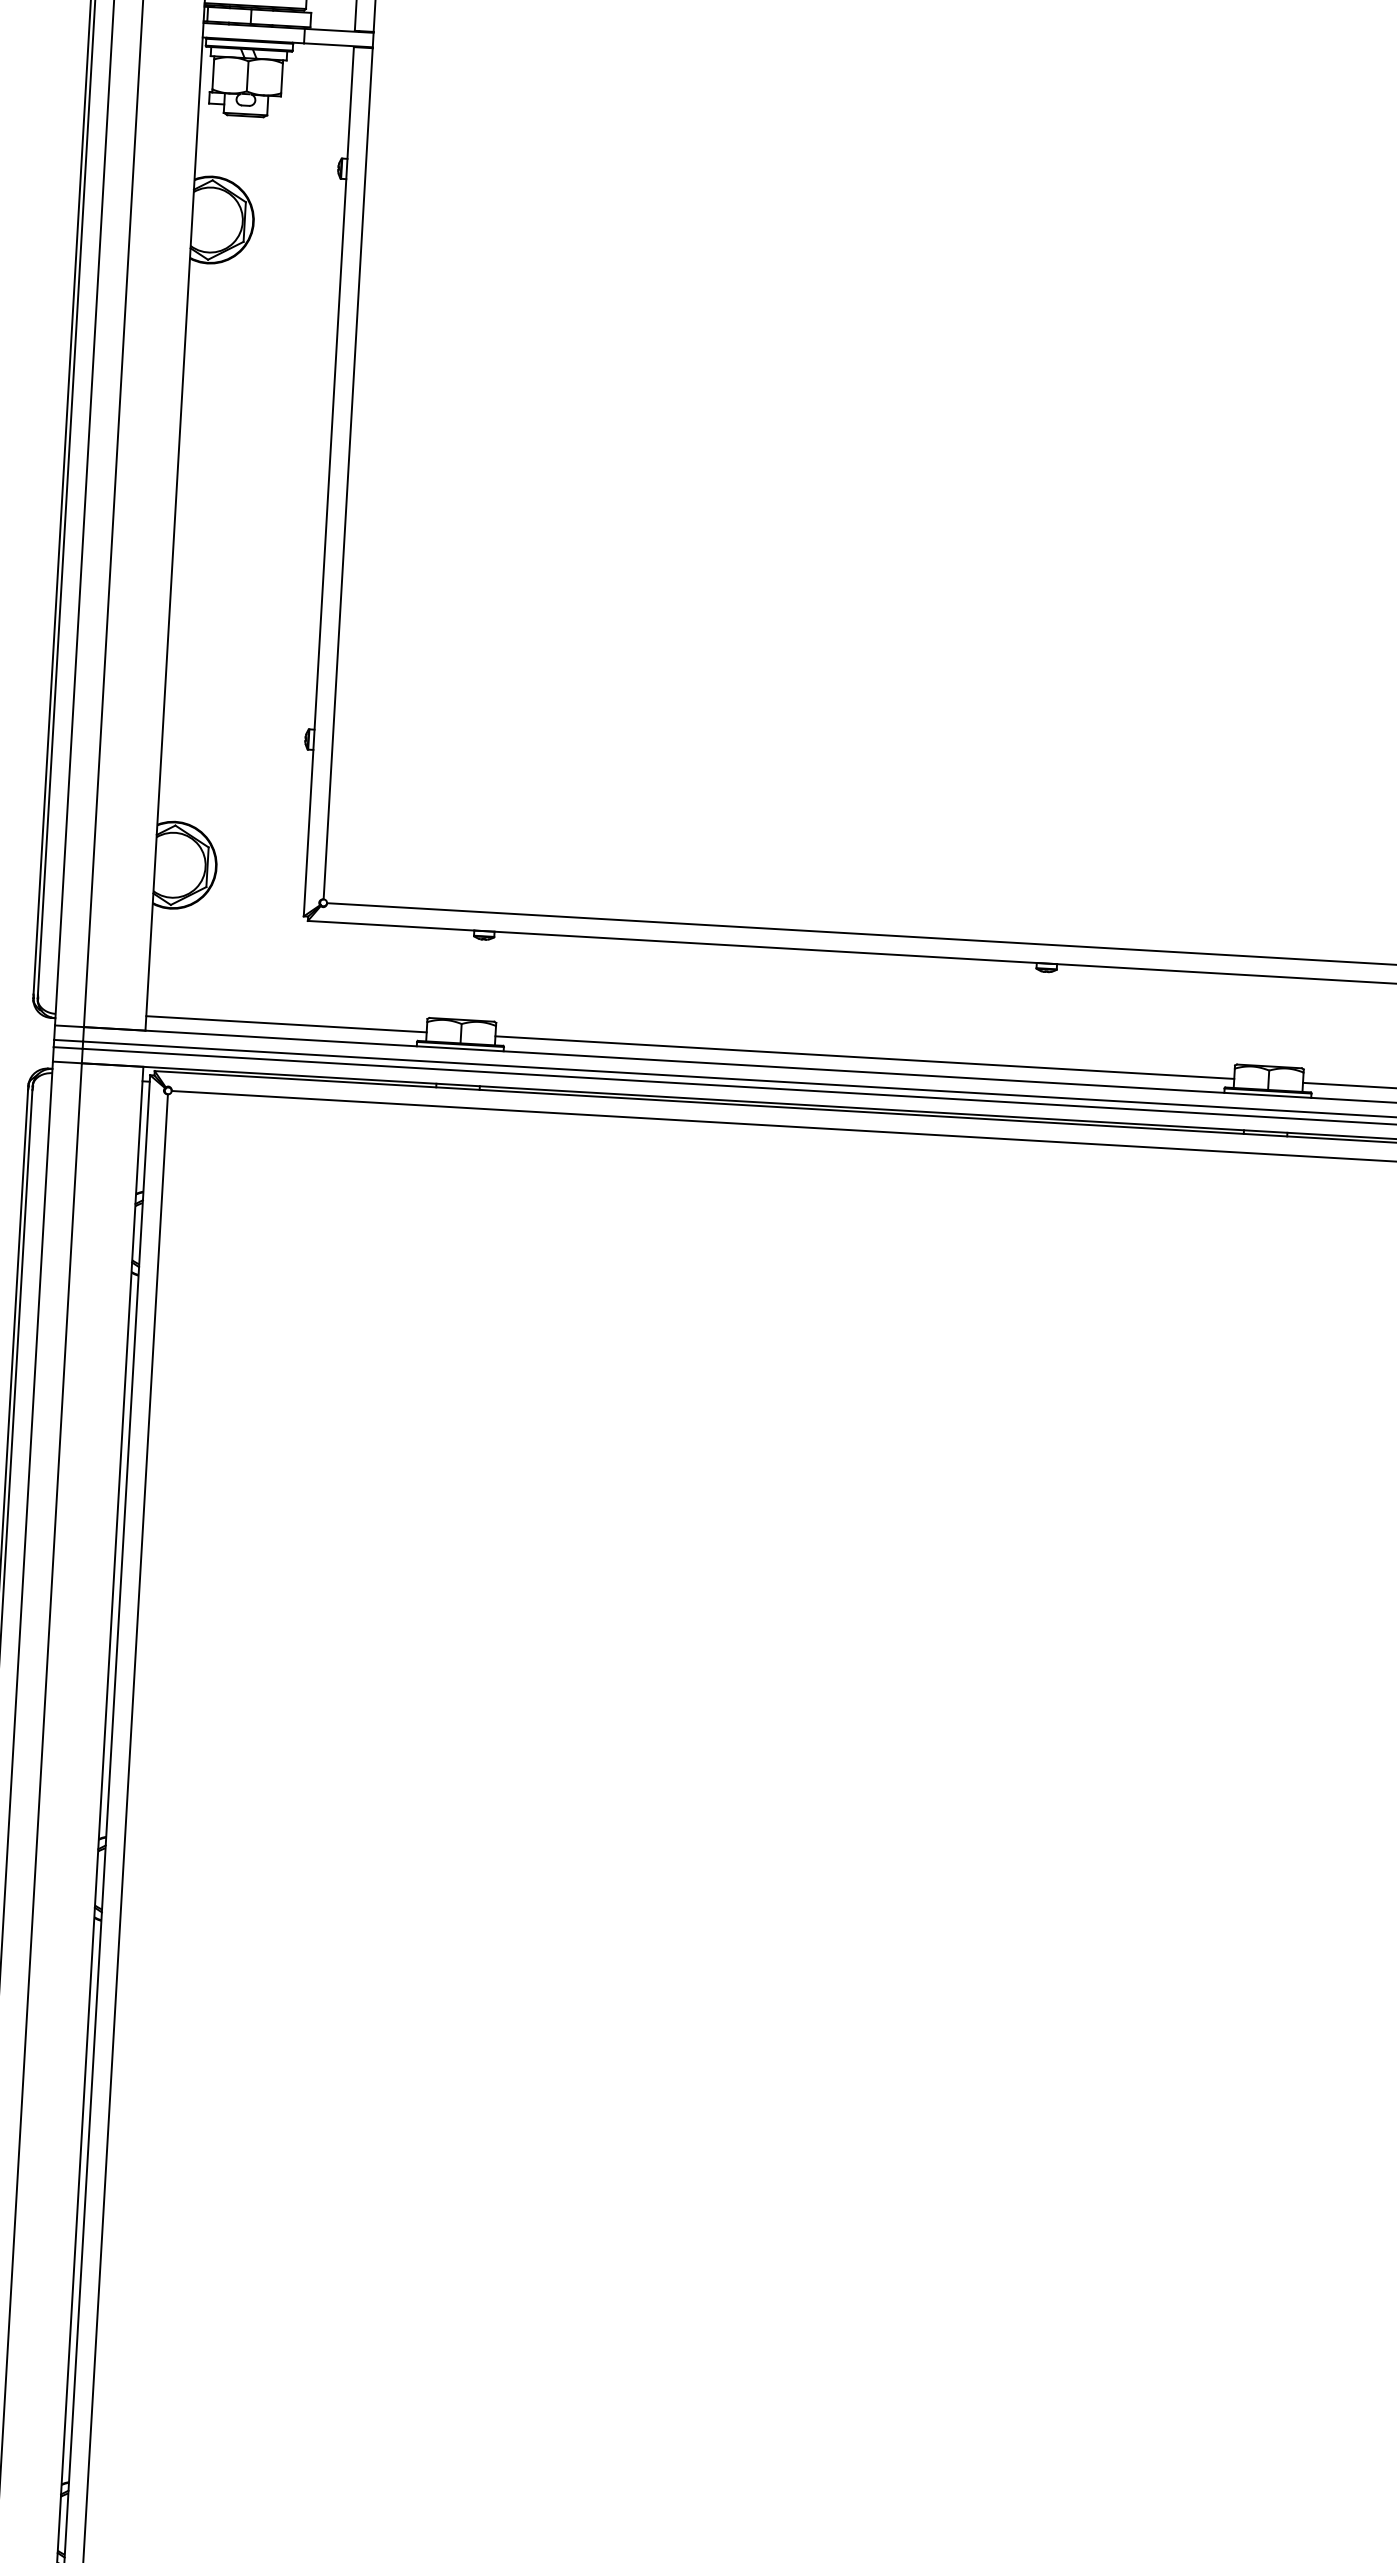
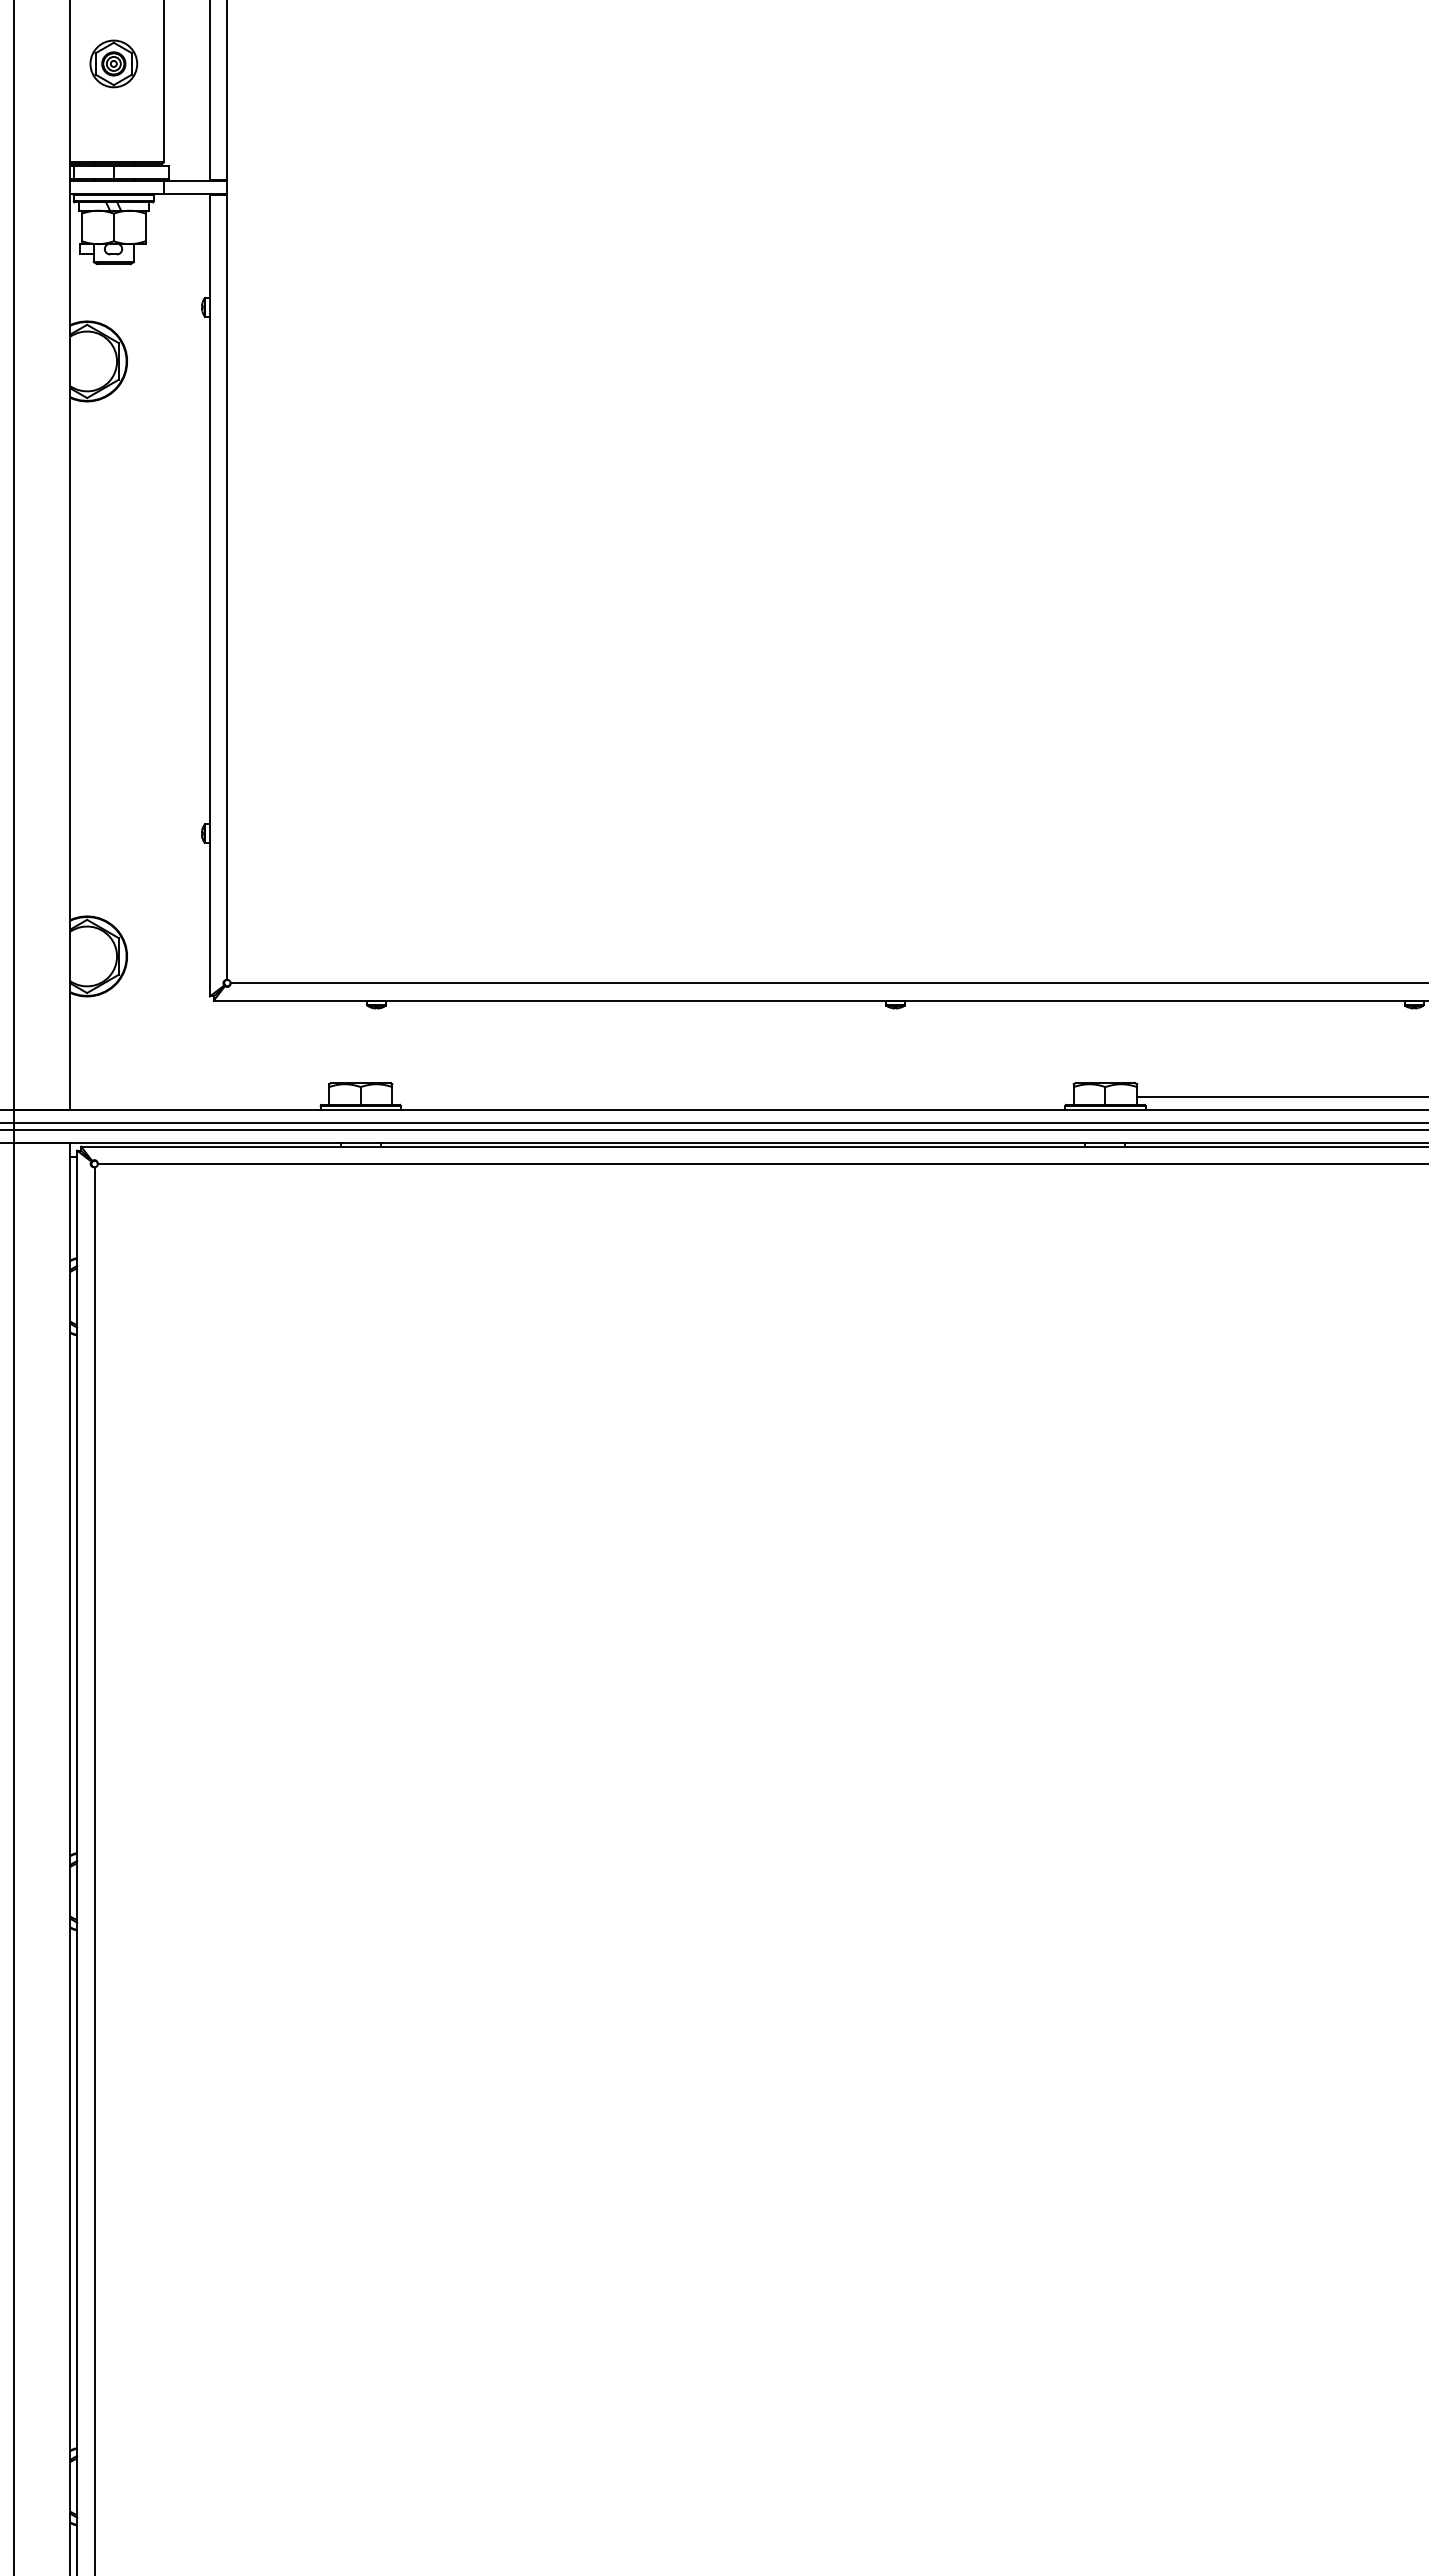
line: (286, 1024) -> (199, 1096), removed
line: (864, 1057) -> (732, 1096), removed

